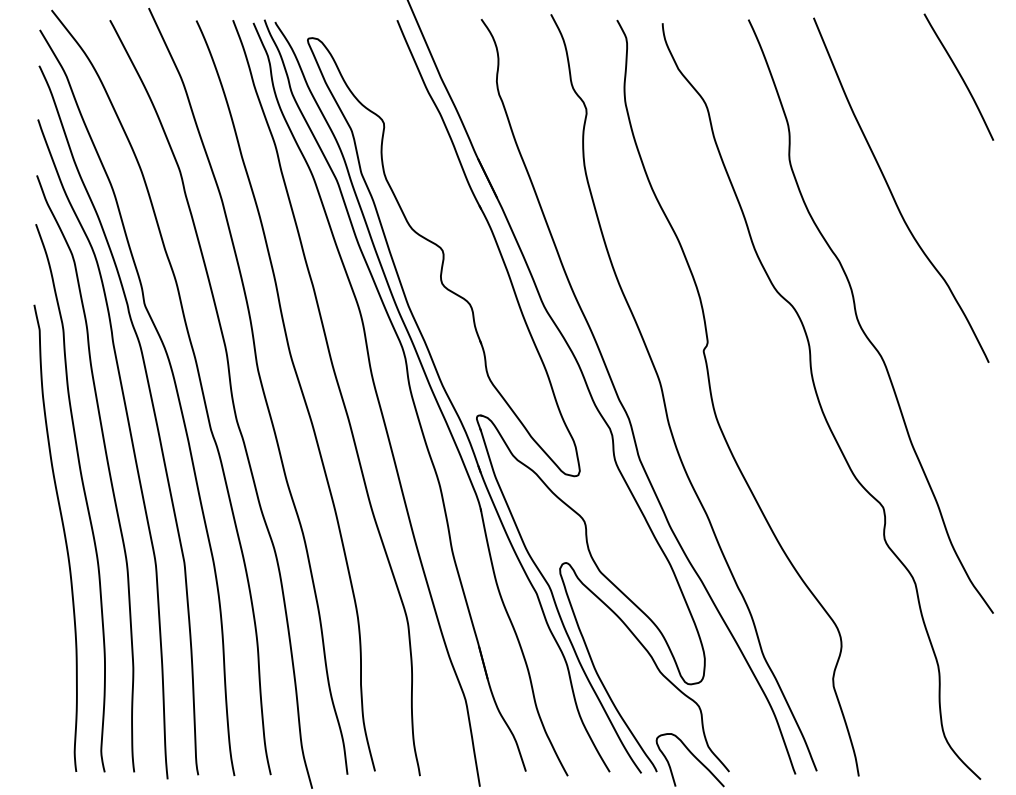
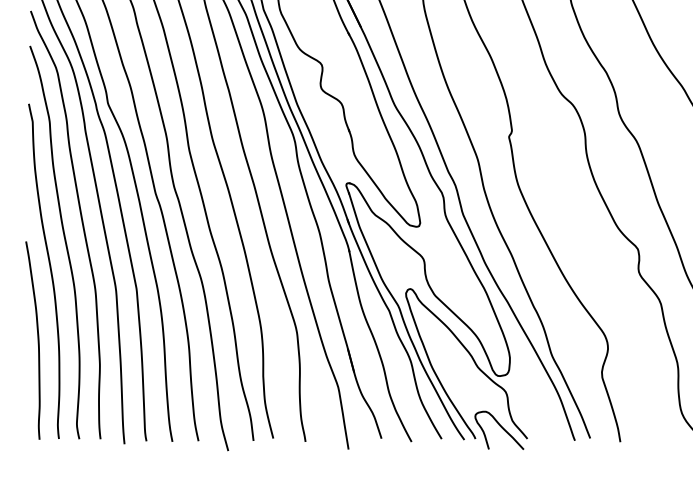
curve: (46, 633) -> (37, 339), added

